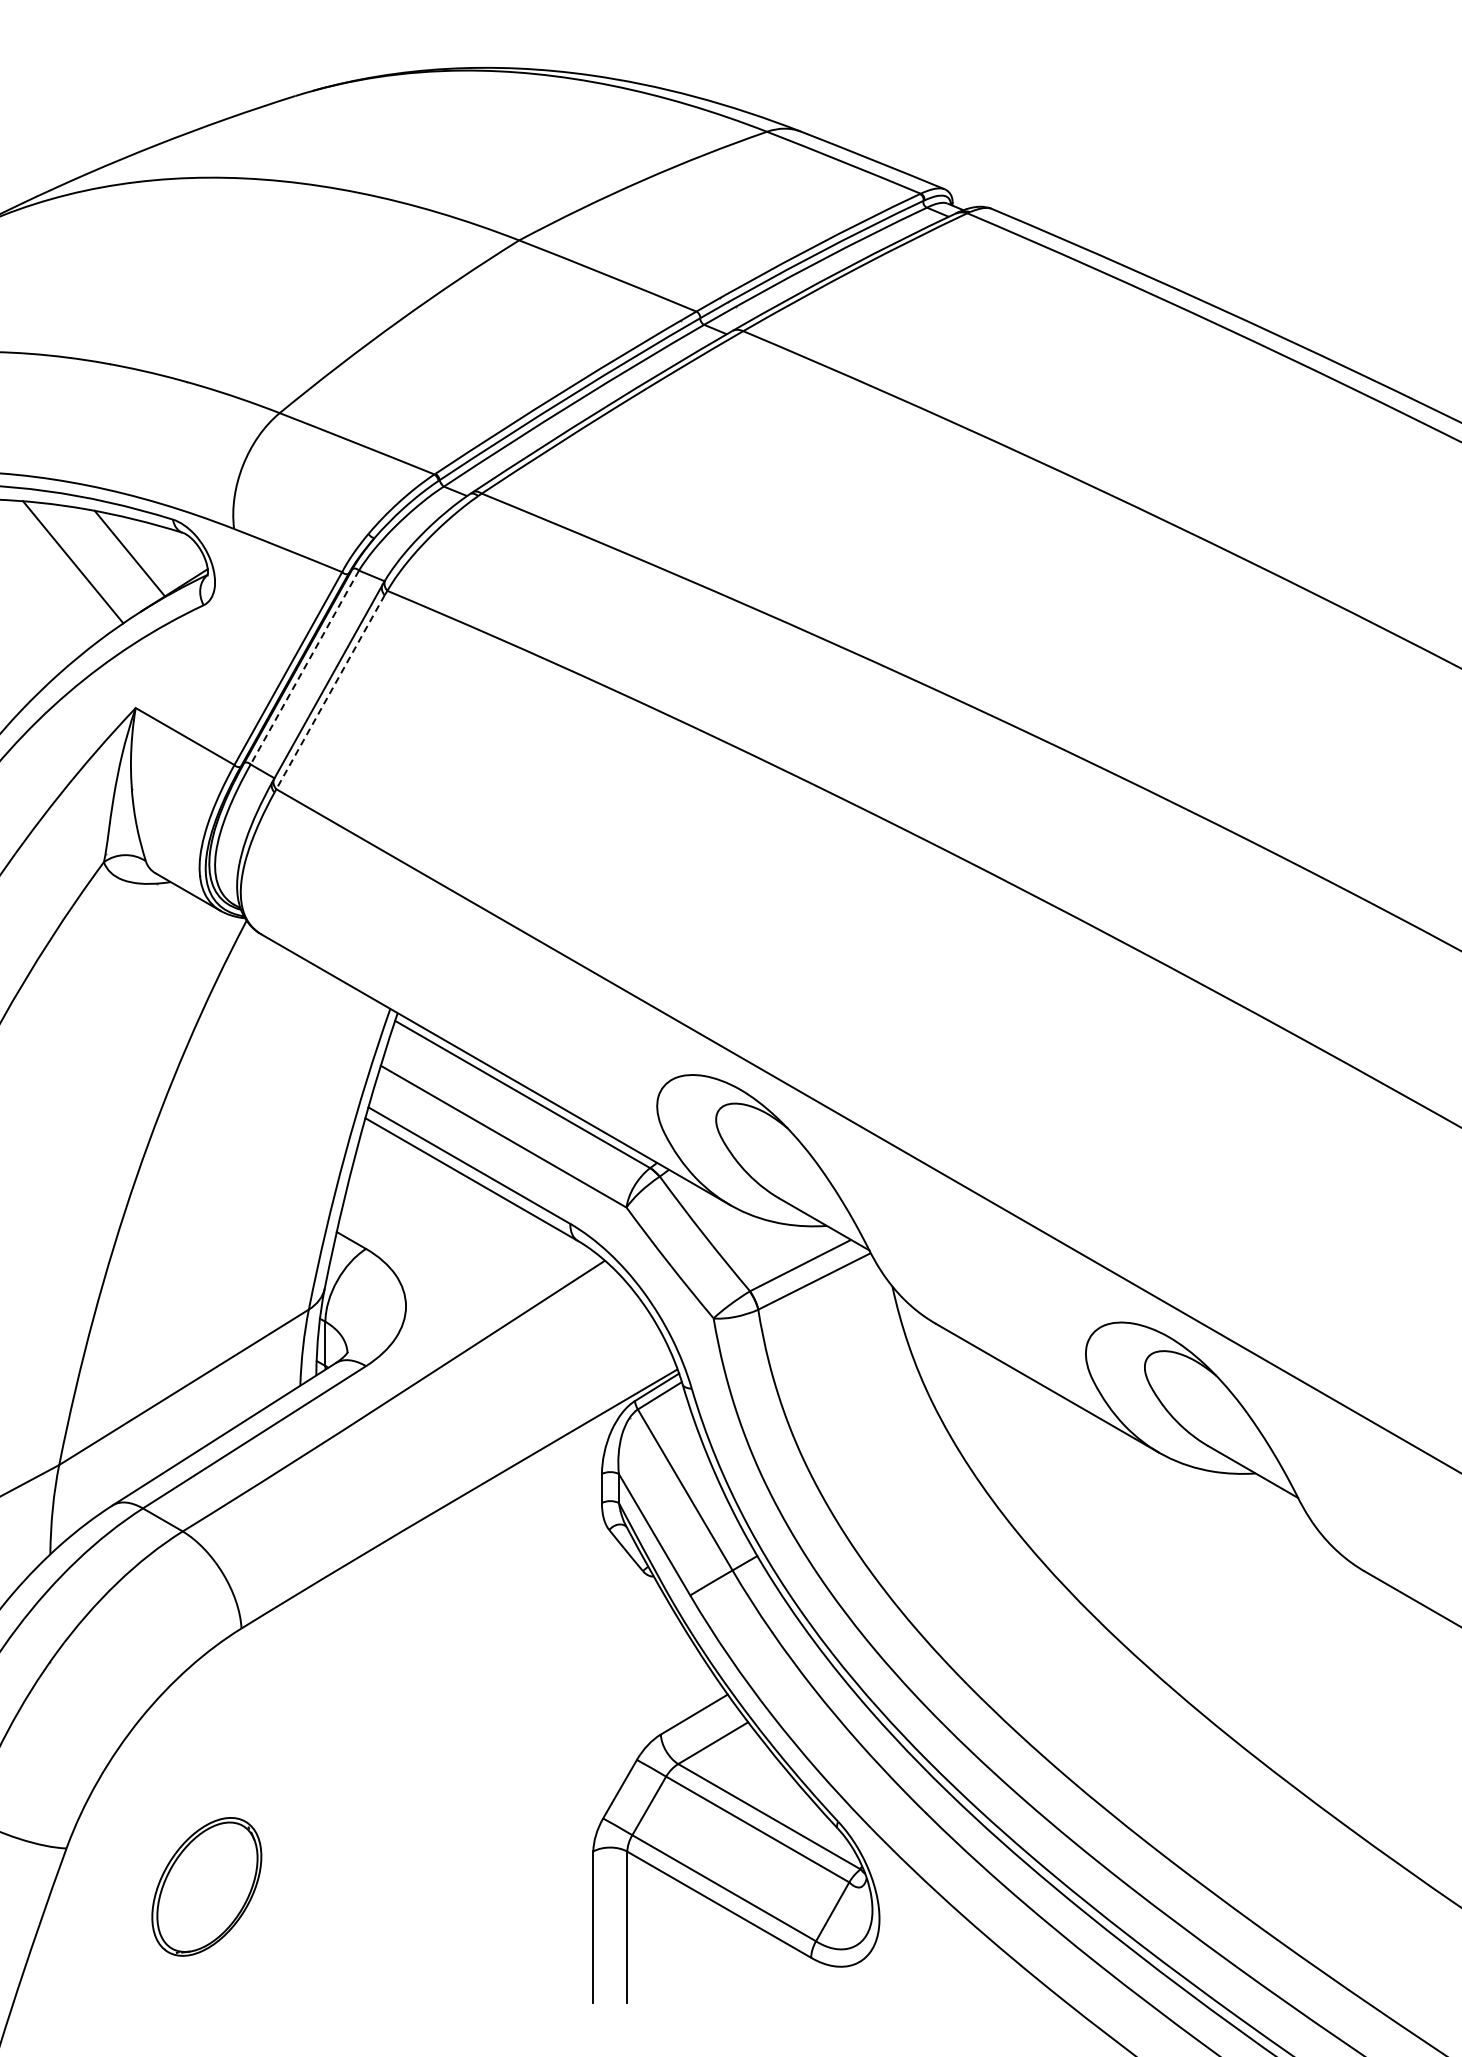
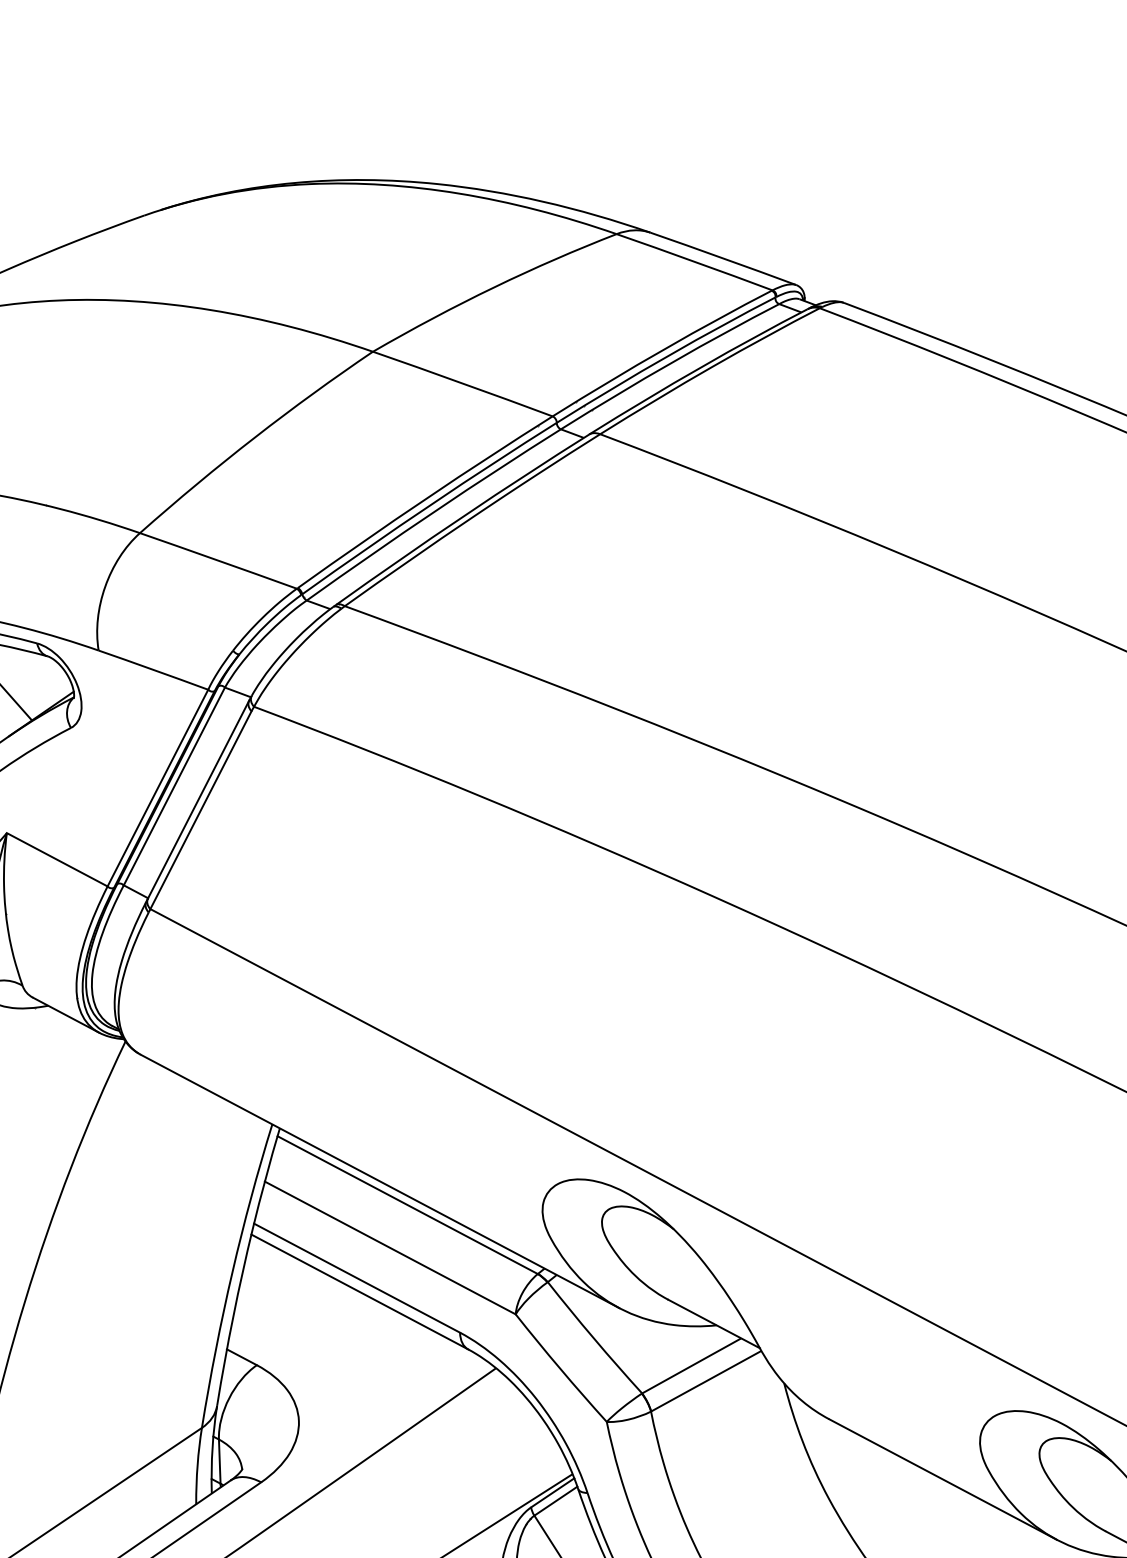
line: (304, 667) -> (174, 786), dashed -> solid
line: (330, 692) -> (200, 810), dashed -> solid

